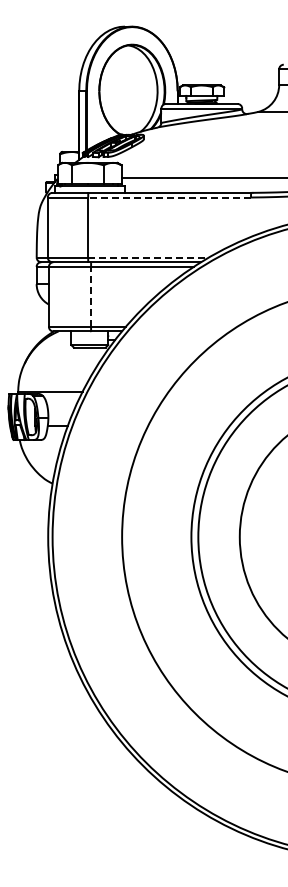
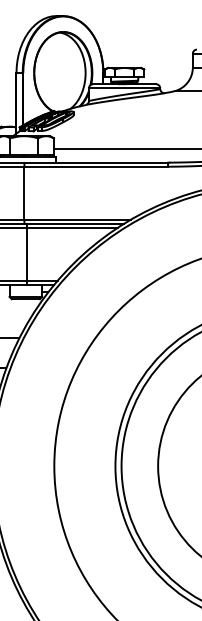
line: (169, 197) -> (96, 166), dashed -> solid
line: (149, 257) -> (78, 219), dashed -> solid
line: (91, 296) -> (27, 254), dashed -> solid

